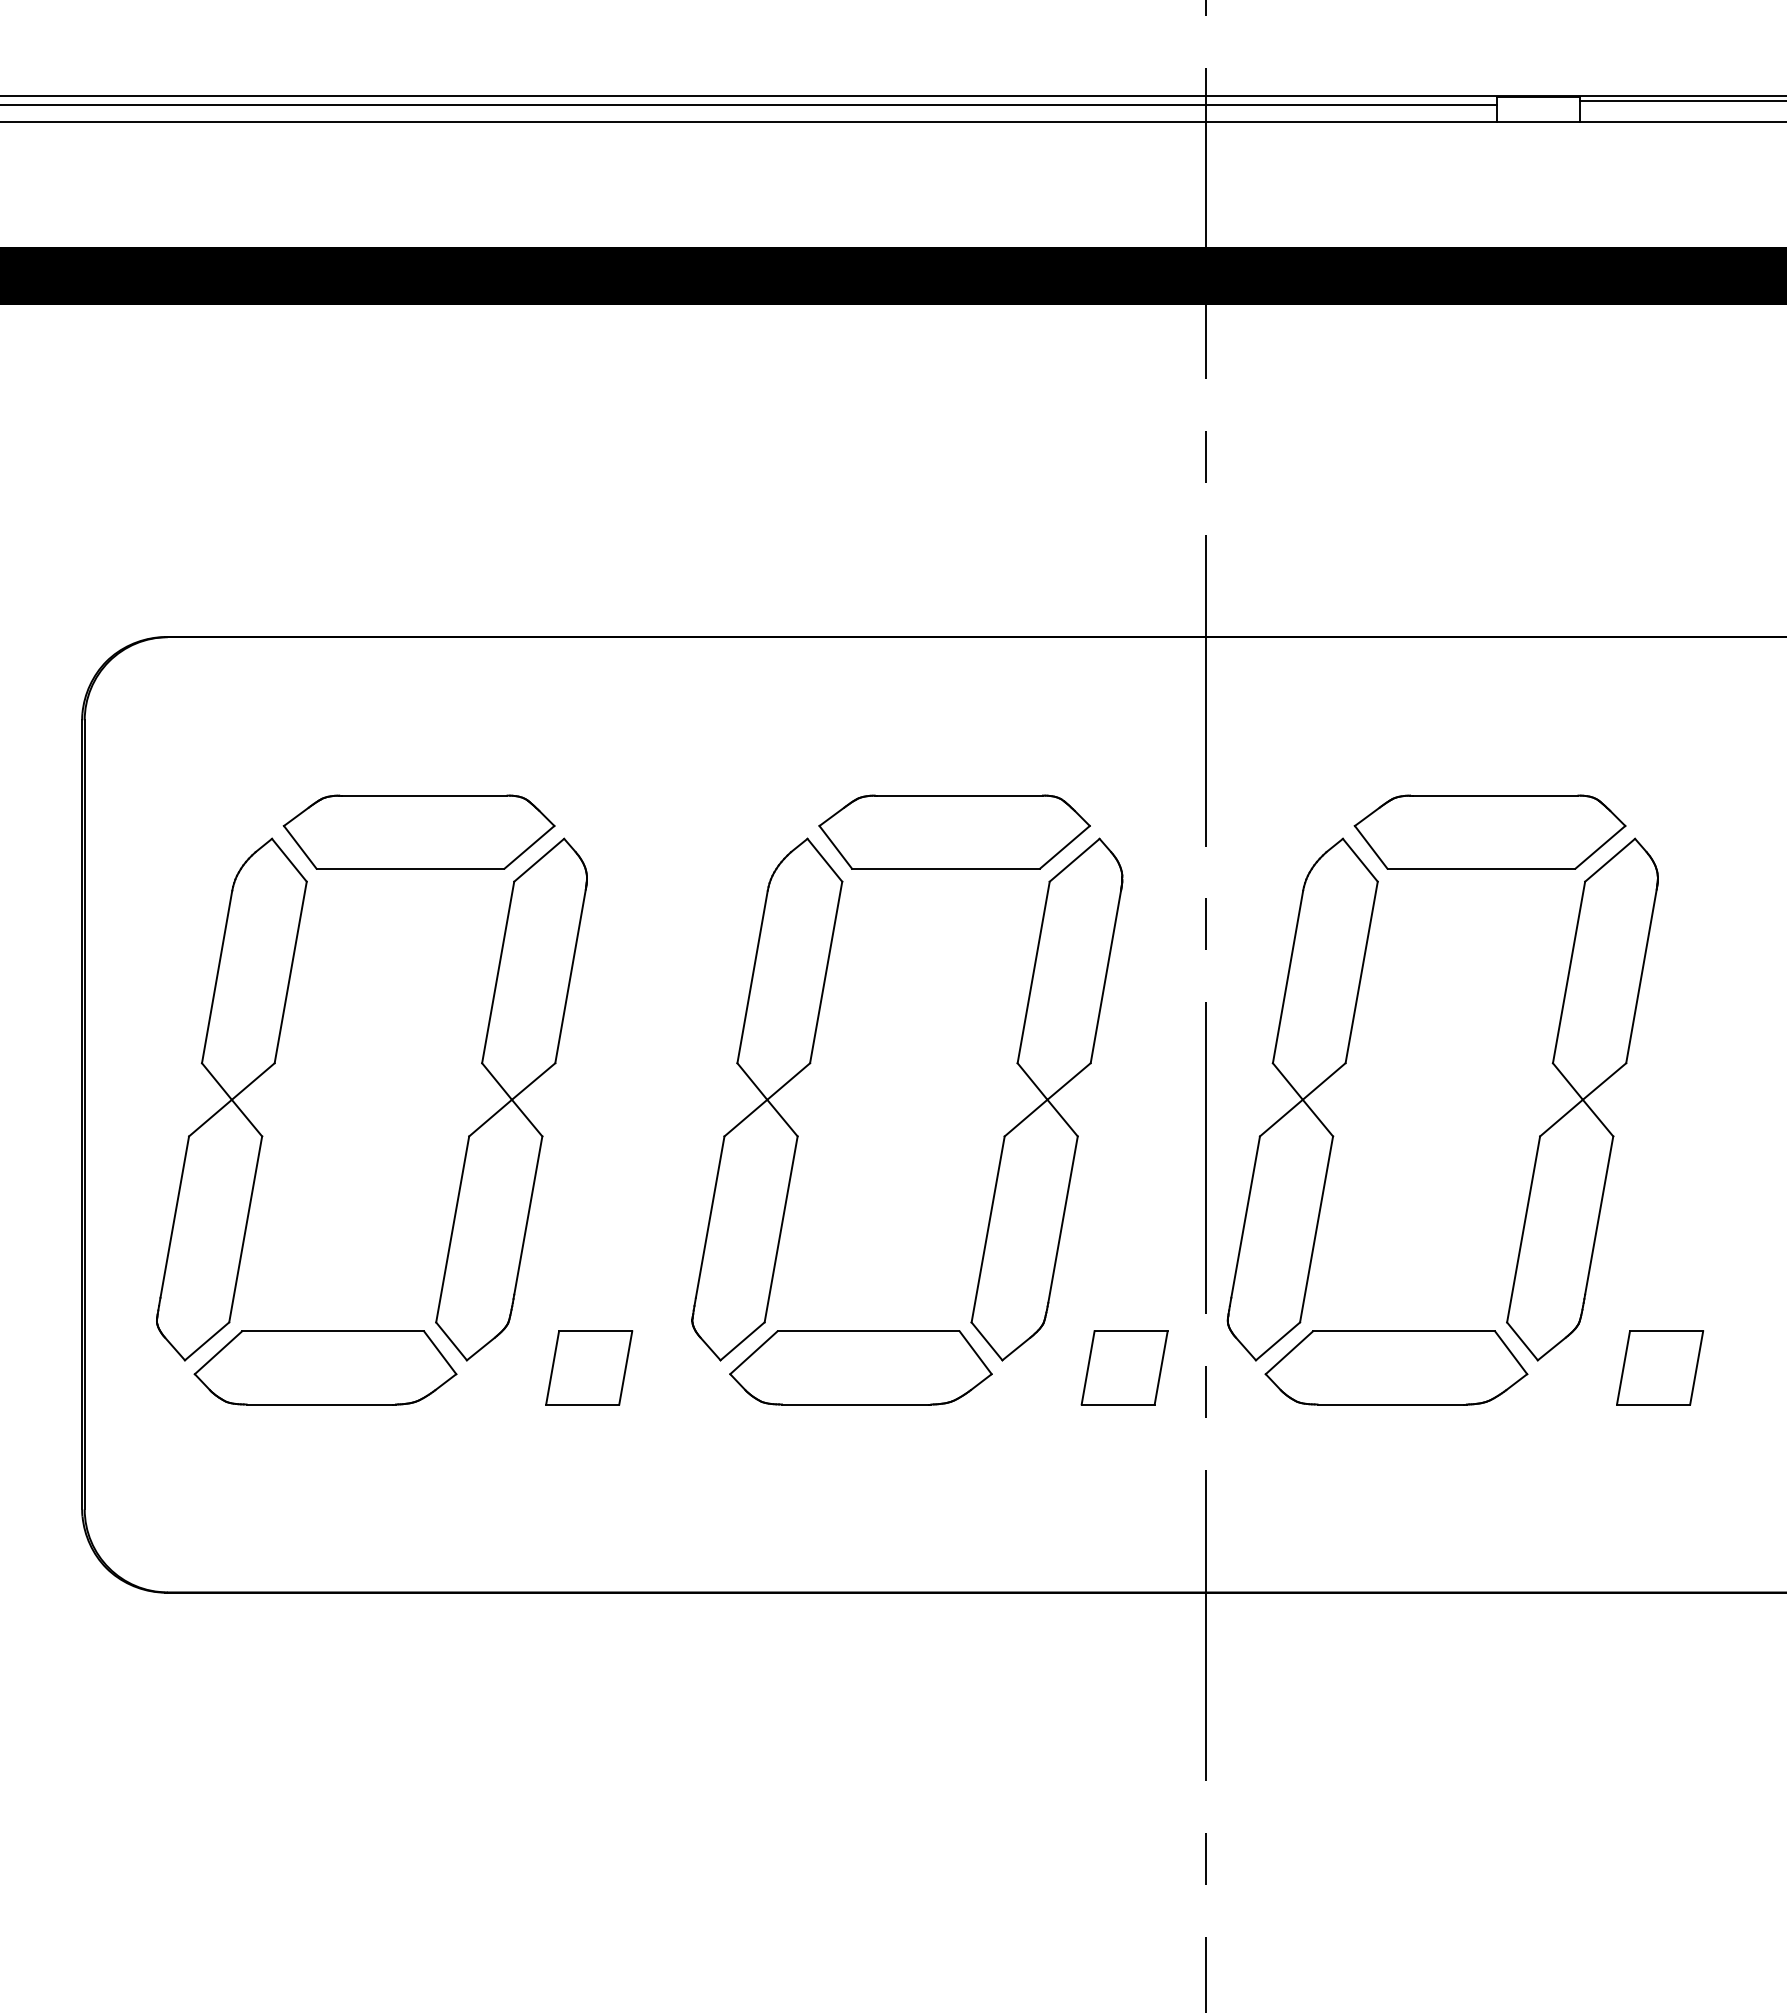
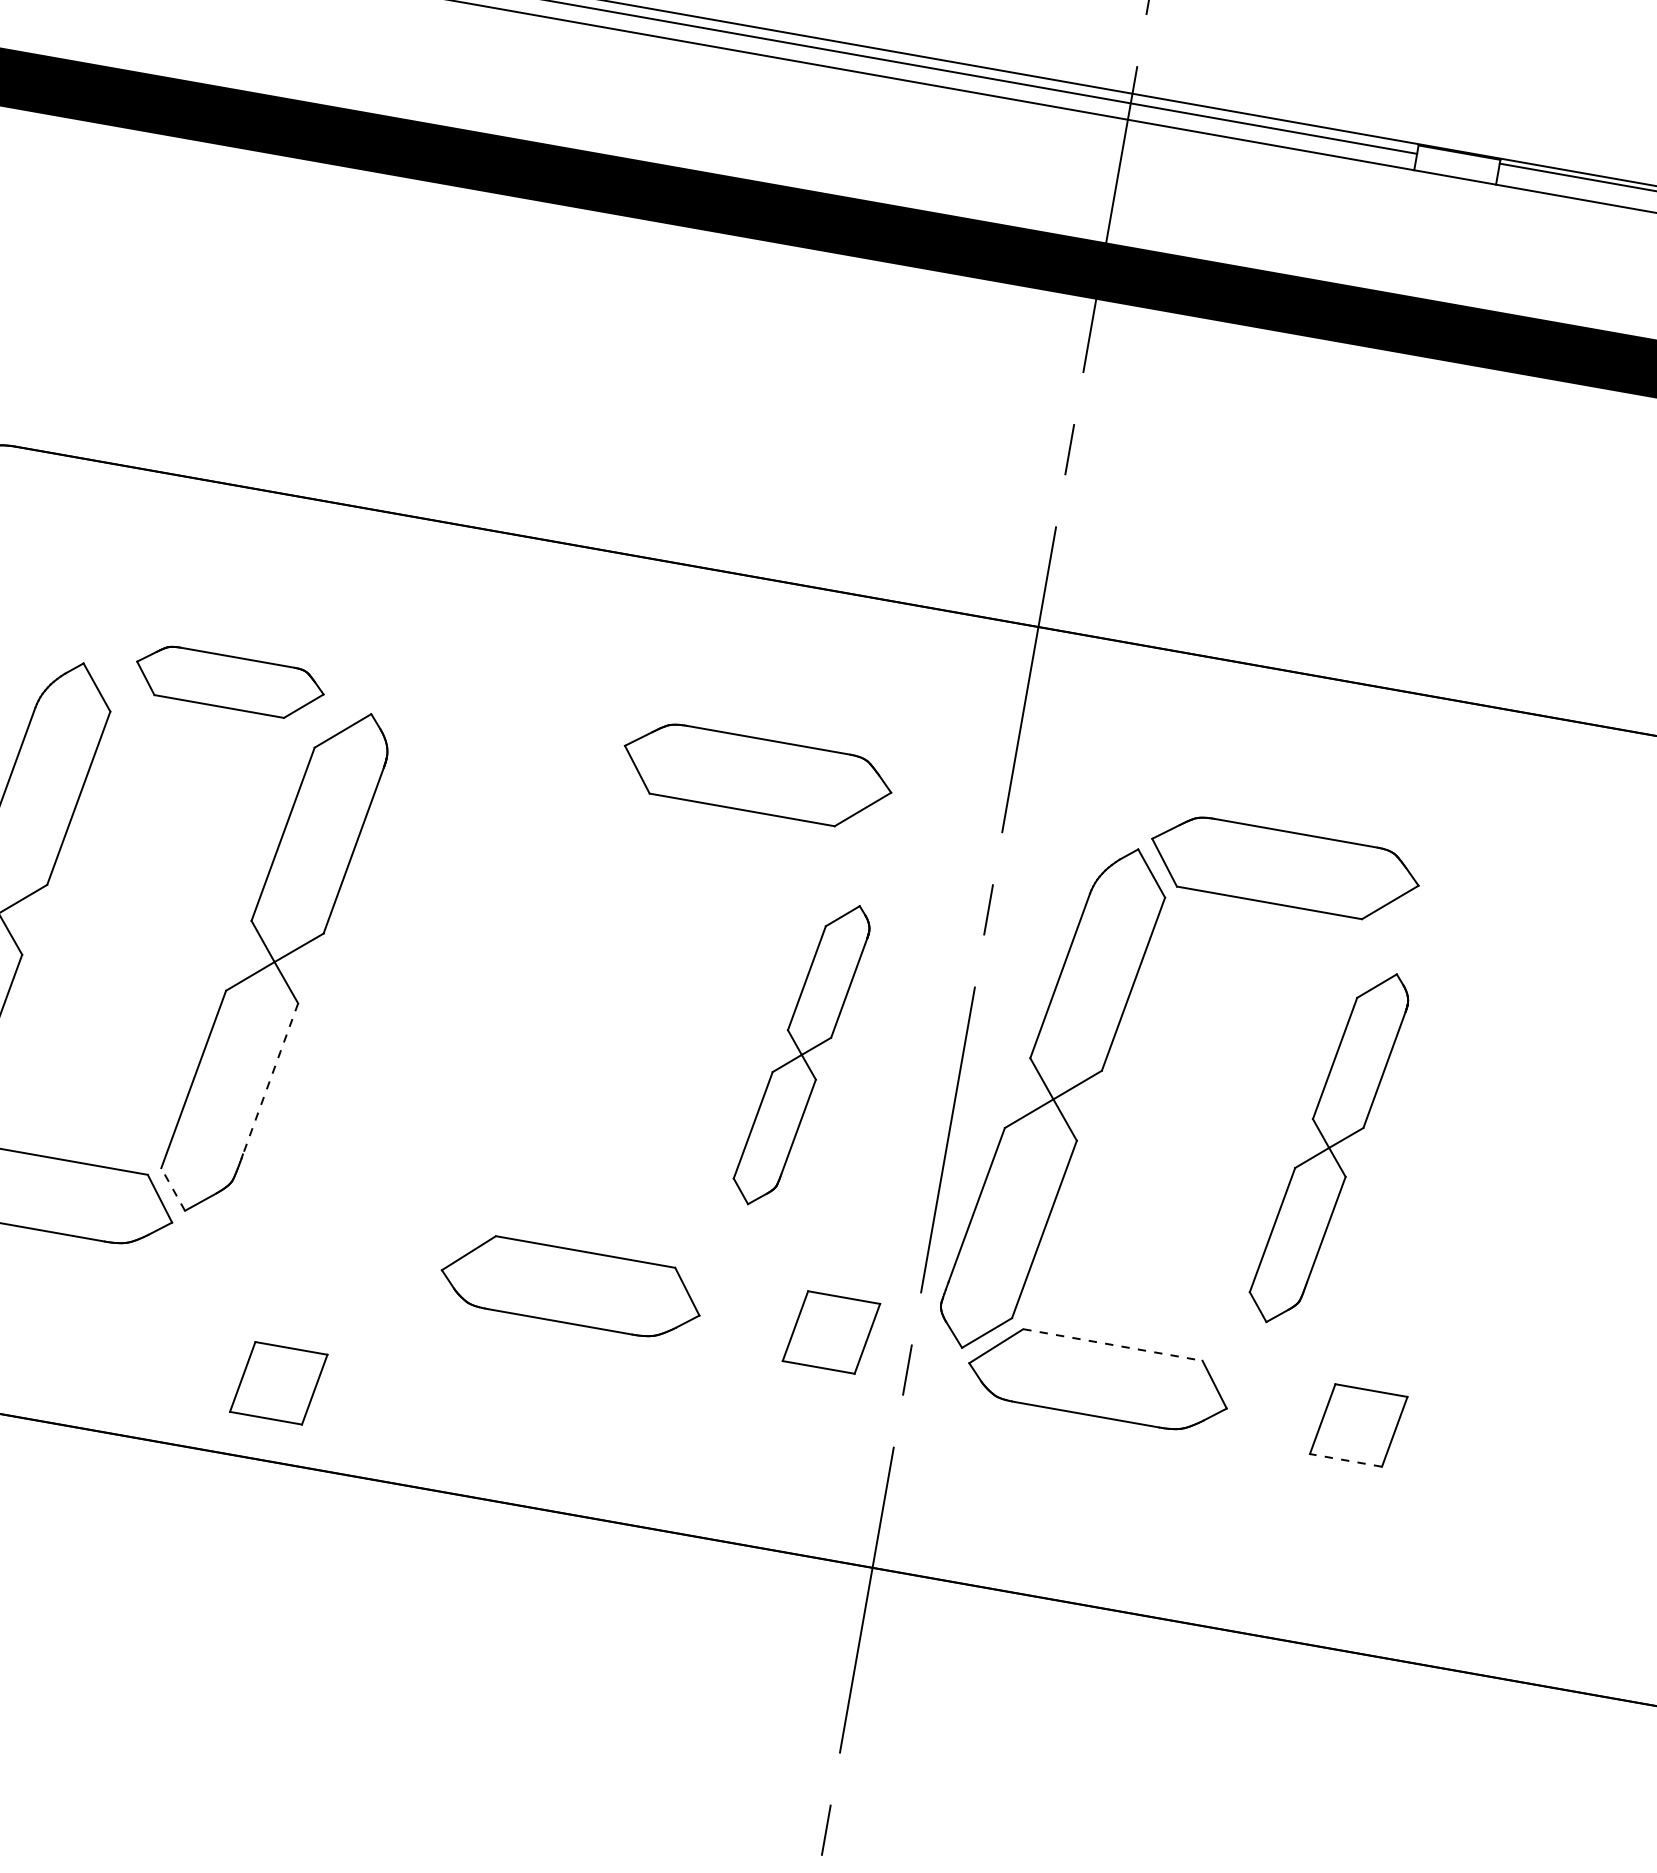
part: (418, 831) -> (229, 681), size x0.7
part: (767, 1099) -> (526, 1006), removed
part: (1046, 1099) -> (801, 1054), size x0.6
part: (1582, 1099) -> (1328, 1147), size x0.7
line: (528, 1216) -> (270, 1079), solid -> dashed
line: (1403, 1331) -> (1112, 1345), solid -> dashed
line: (451, 1340) -> (173, 1188), solid -> dashed
part: (589, 1367) -> (279, 1382), moved
line: (1653, 1404) -> (1345, 1460), solid -> dashed

